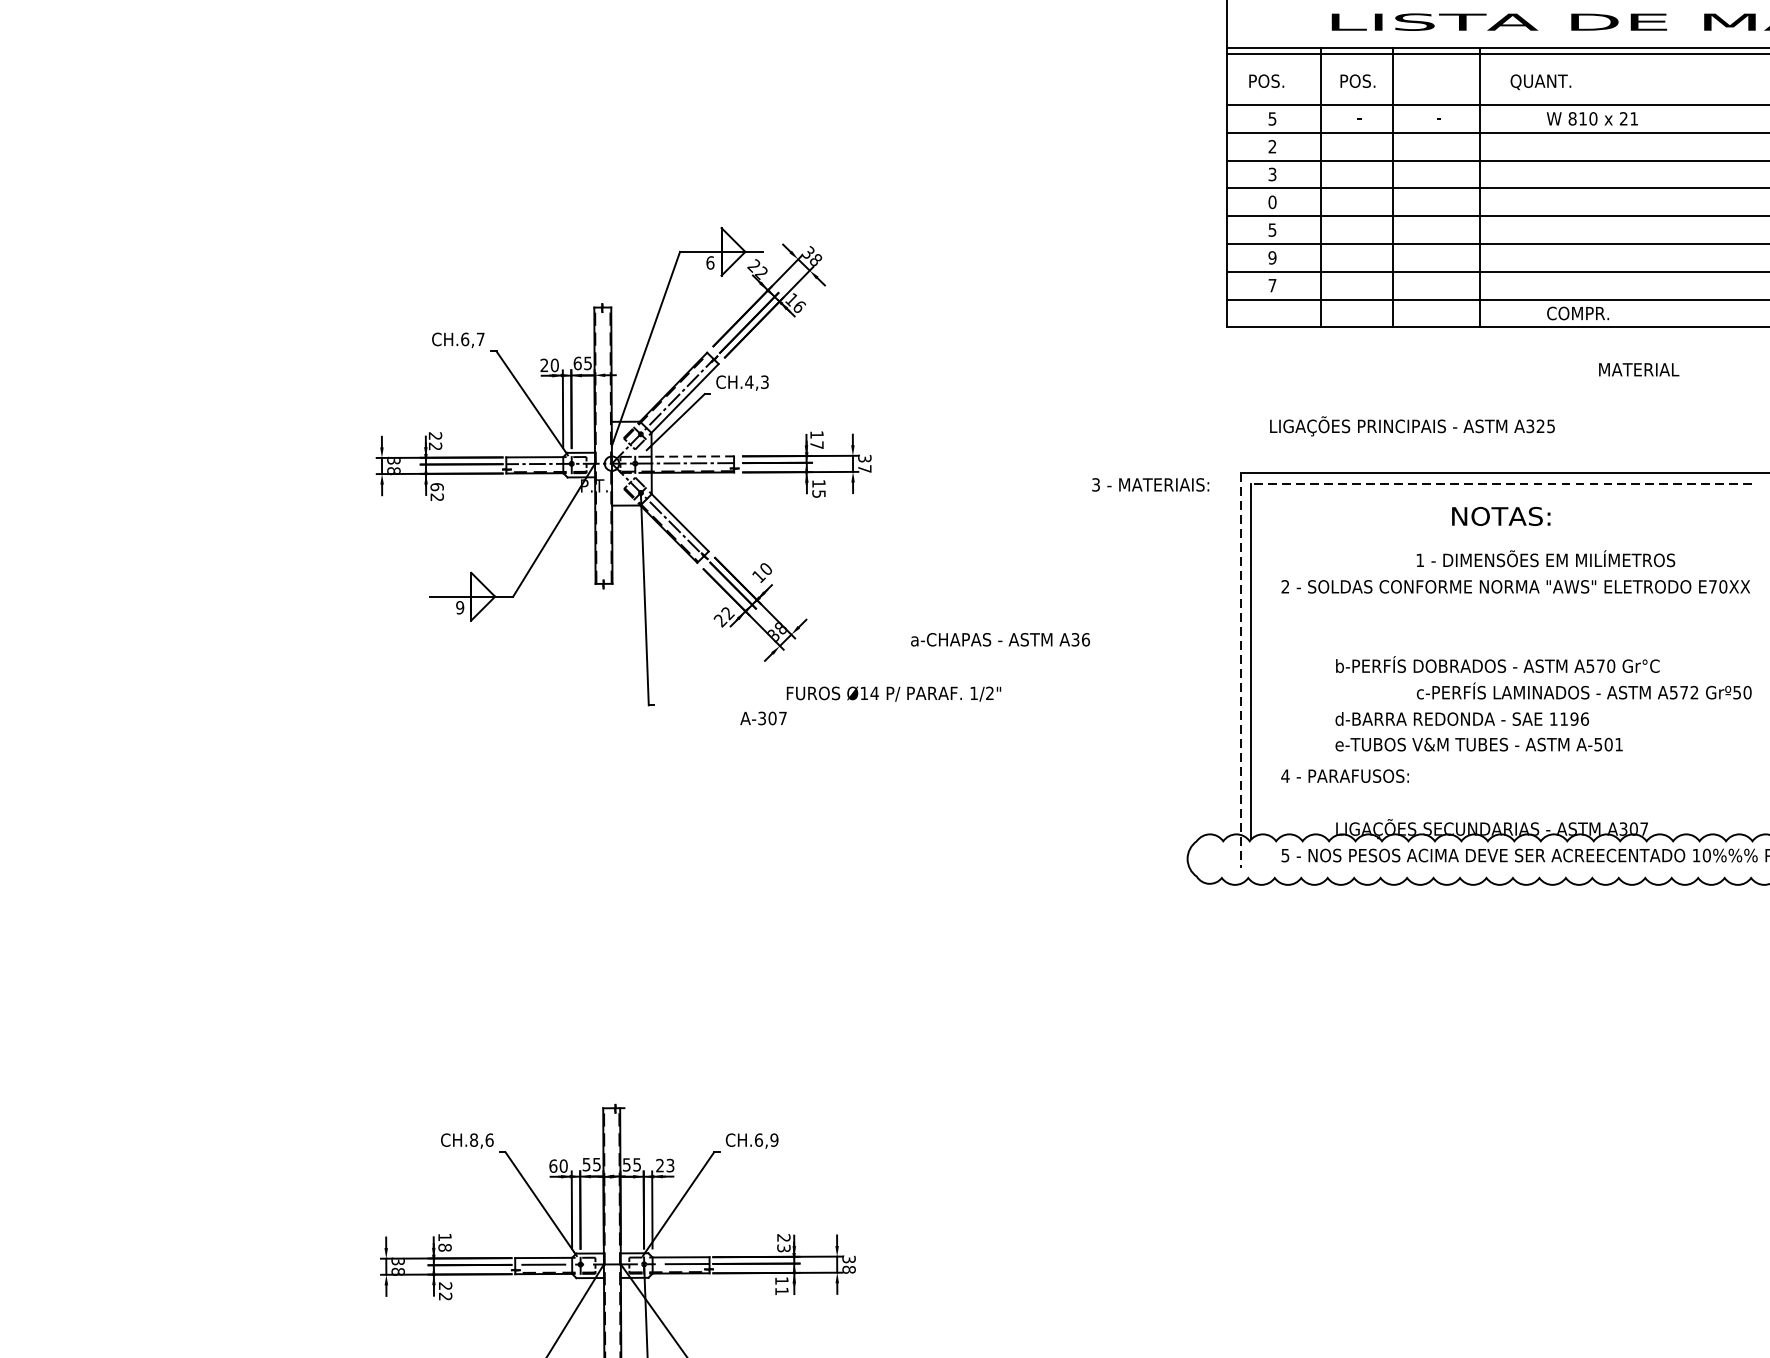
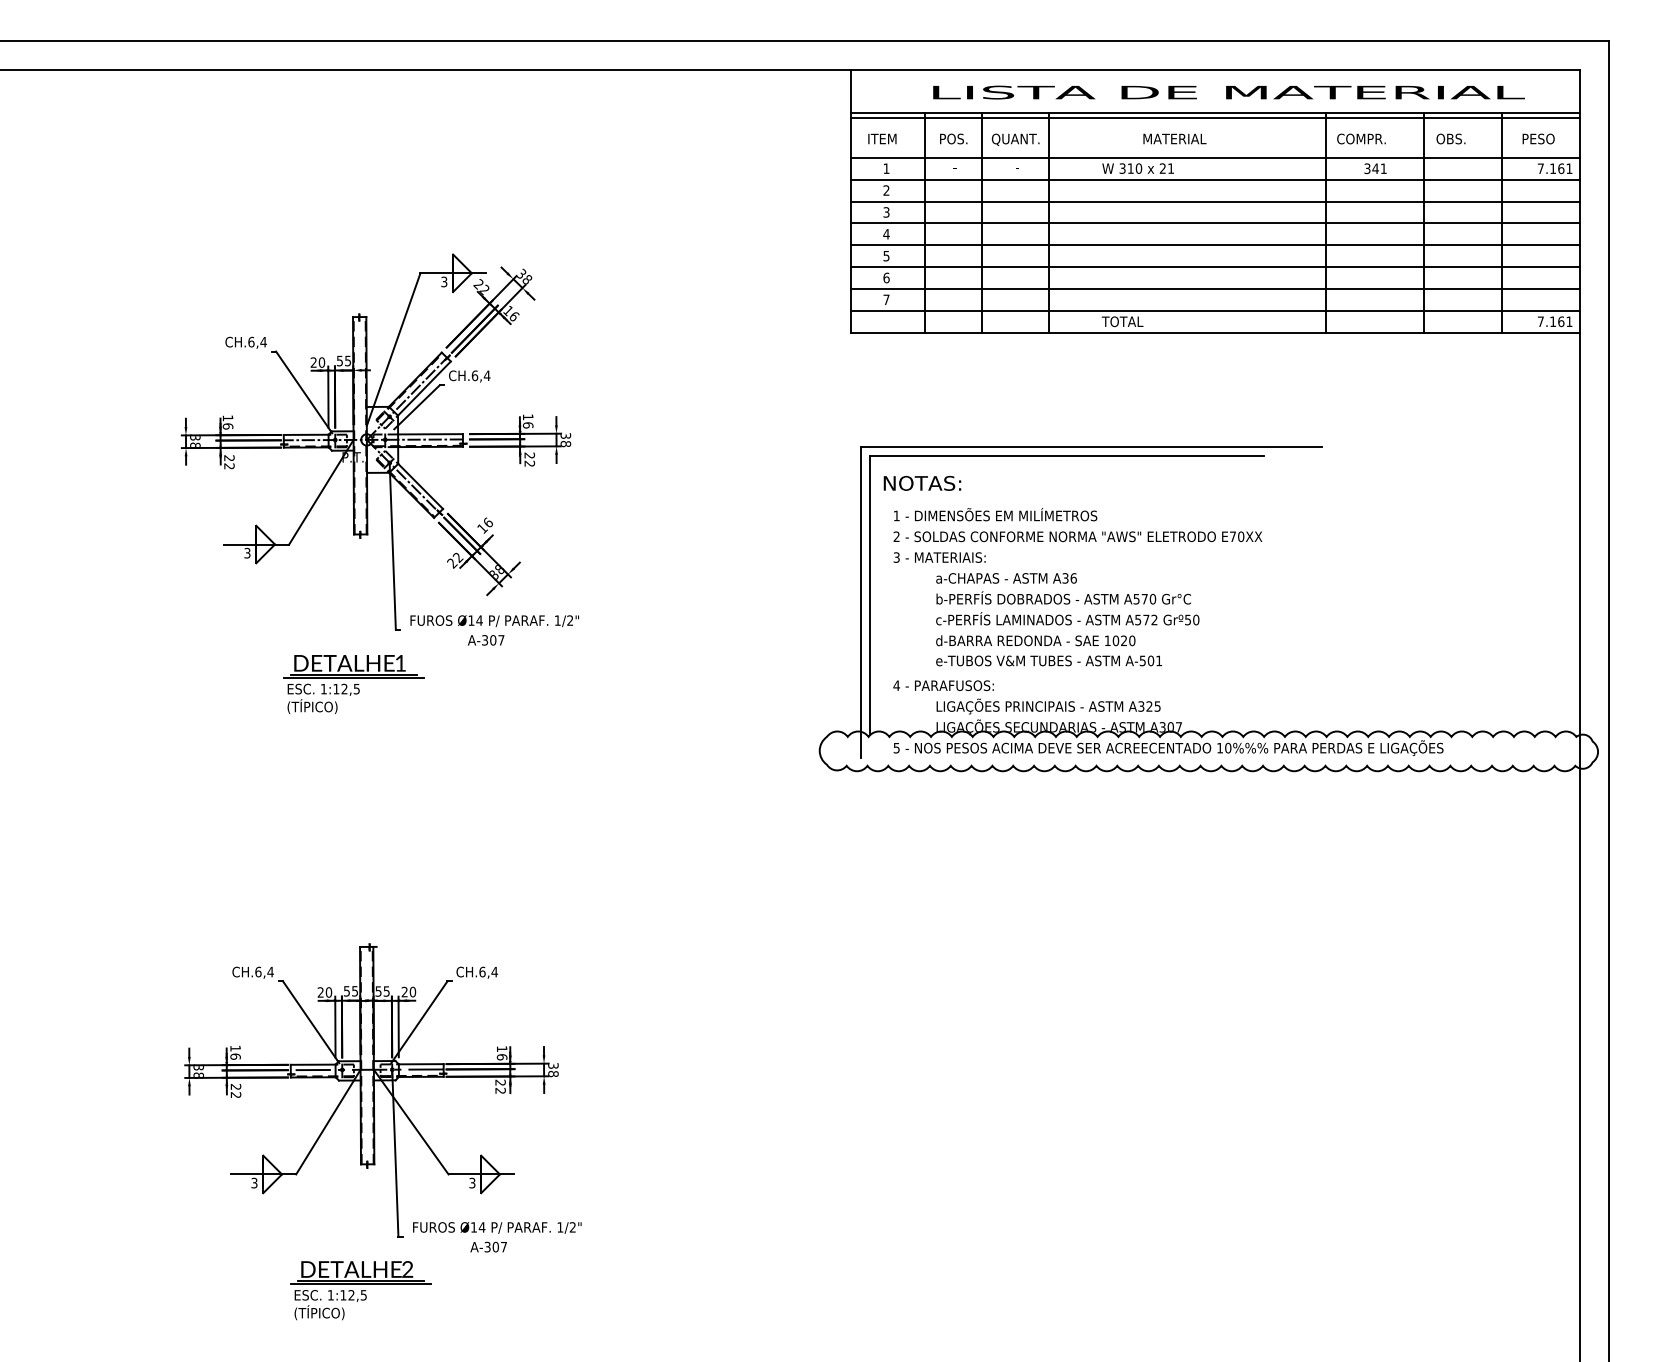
text: (1267, 80) -> (882, 138), POS. -> ITEM
text: (1540, 81) -> (1015, 139), moved
text: (1272, 118) -> (886, 168), 5 -> 1
text: (1572, 118) -> (1122, 168), 810 -> 310
text: (1272, 202) -> (886, 234), 0 -> 4
text: (1272, 257) -> (886, 277), 9 -> 6
text: (710, 262) -> (444, 281), 6 -> 3
text: (1577, 313) -> (1126, 321), COMPR. -> TOTAL
text: (480, 339) -> (263, 342), CH.6,7 -> CH.6,4
text: (577, 362) -> (339, 360), 65 -> 55
text: (1638, 369) -> (1174, 138), moved
text: (756, 381) -> (480, 375), CH.4,3 -> CH.6,4
text: (1412, 426) -> (1048, 706), moved
text: (434, 441) -> (227, 422), 22 -> 16
text: (816, 445) -> (527, 425), 17 -> 16
line: (692, 456) -> (430, 434), dashed -> solid
text: (864, 469) -> (565, 444), 37 -> 38
line: (1501, 483) -> (1066, 455), dashed -> solid
text: (1150, 484) -> (939, 557), moved
text: (437, 487) -> (229, 458), 62 -> 22
text: (818, 488) -> (529, 459), 15 -> 22
text: (1501, 515) -> (922, 482), moved
text: (1545, 558) -> (995, 514), moved
text: (765, 567) -> (487, 521), 10 -> 16
text: (460, 608) -> (247, 553), 9 -> 3
text: (1000, 639) -> (1006, 578), moved
line: (1240, 671) -> (861, 603), dashed -> solid
text: (1583, 690) -> (1067, 618), moved
text: (893, 694) -> (494, 621), moved
text: (1573, 718) -> (1123, 640), 1196 -> 1020
part: (594, 774) -> (353, 684), added
text: (481, 1139) -> (264, 971), CH.8,6 -> CH.6,4
text: (774, 1139) -> (494, 971), CH.6,9 -> CH.6,4
text: (669, 1164) -> (412, 991), 23 -> 20
text: (552, 1166) -> (320, 992), 60 -> 20
text: (783, 1243) -> (501, 1053), 23 -> 16
text: (444, 1247) -> (235, 1056), 18 -> 16
text: (781, 1285) -> (500, 1086), 11 -> 22

